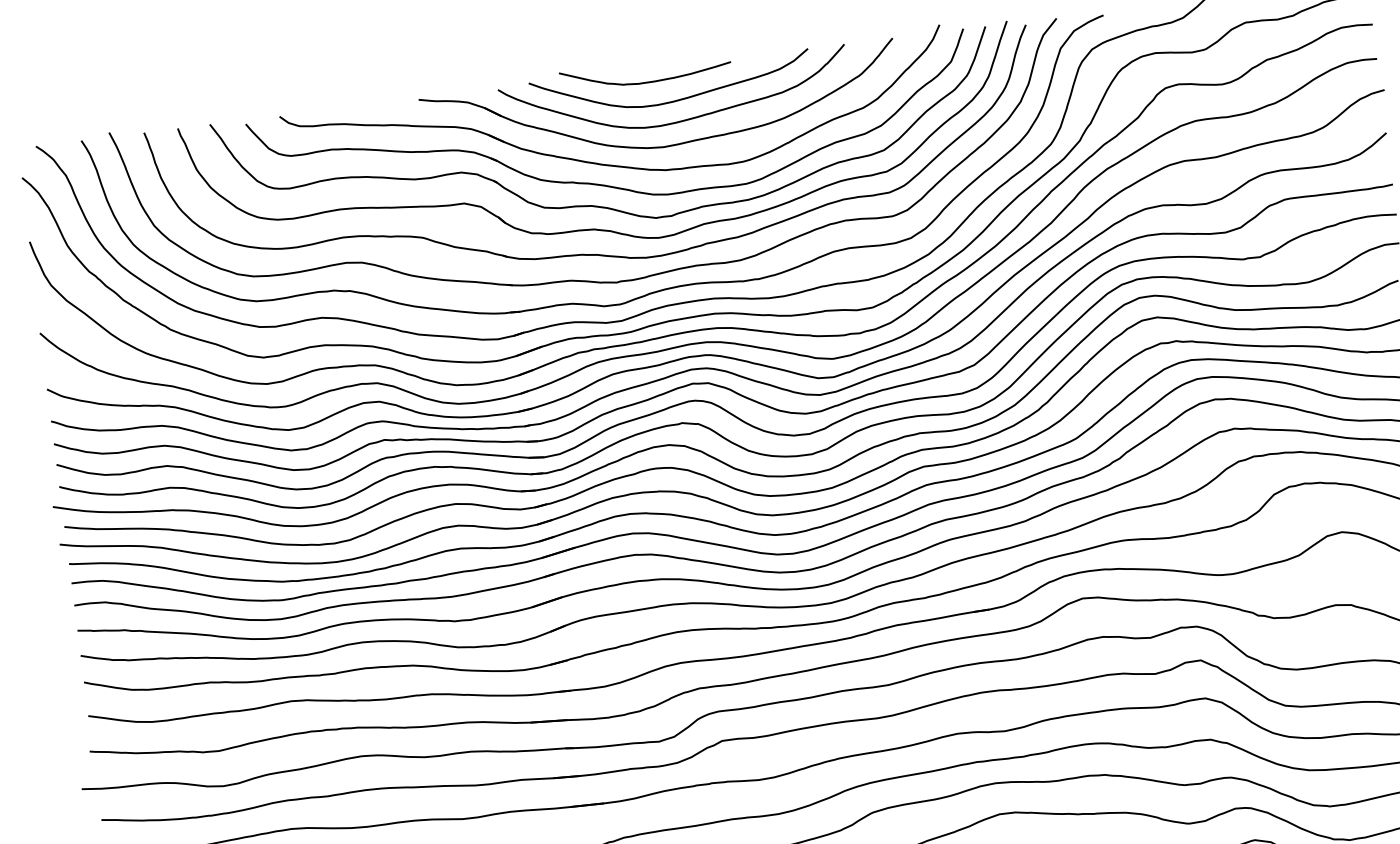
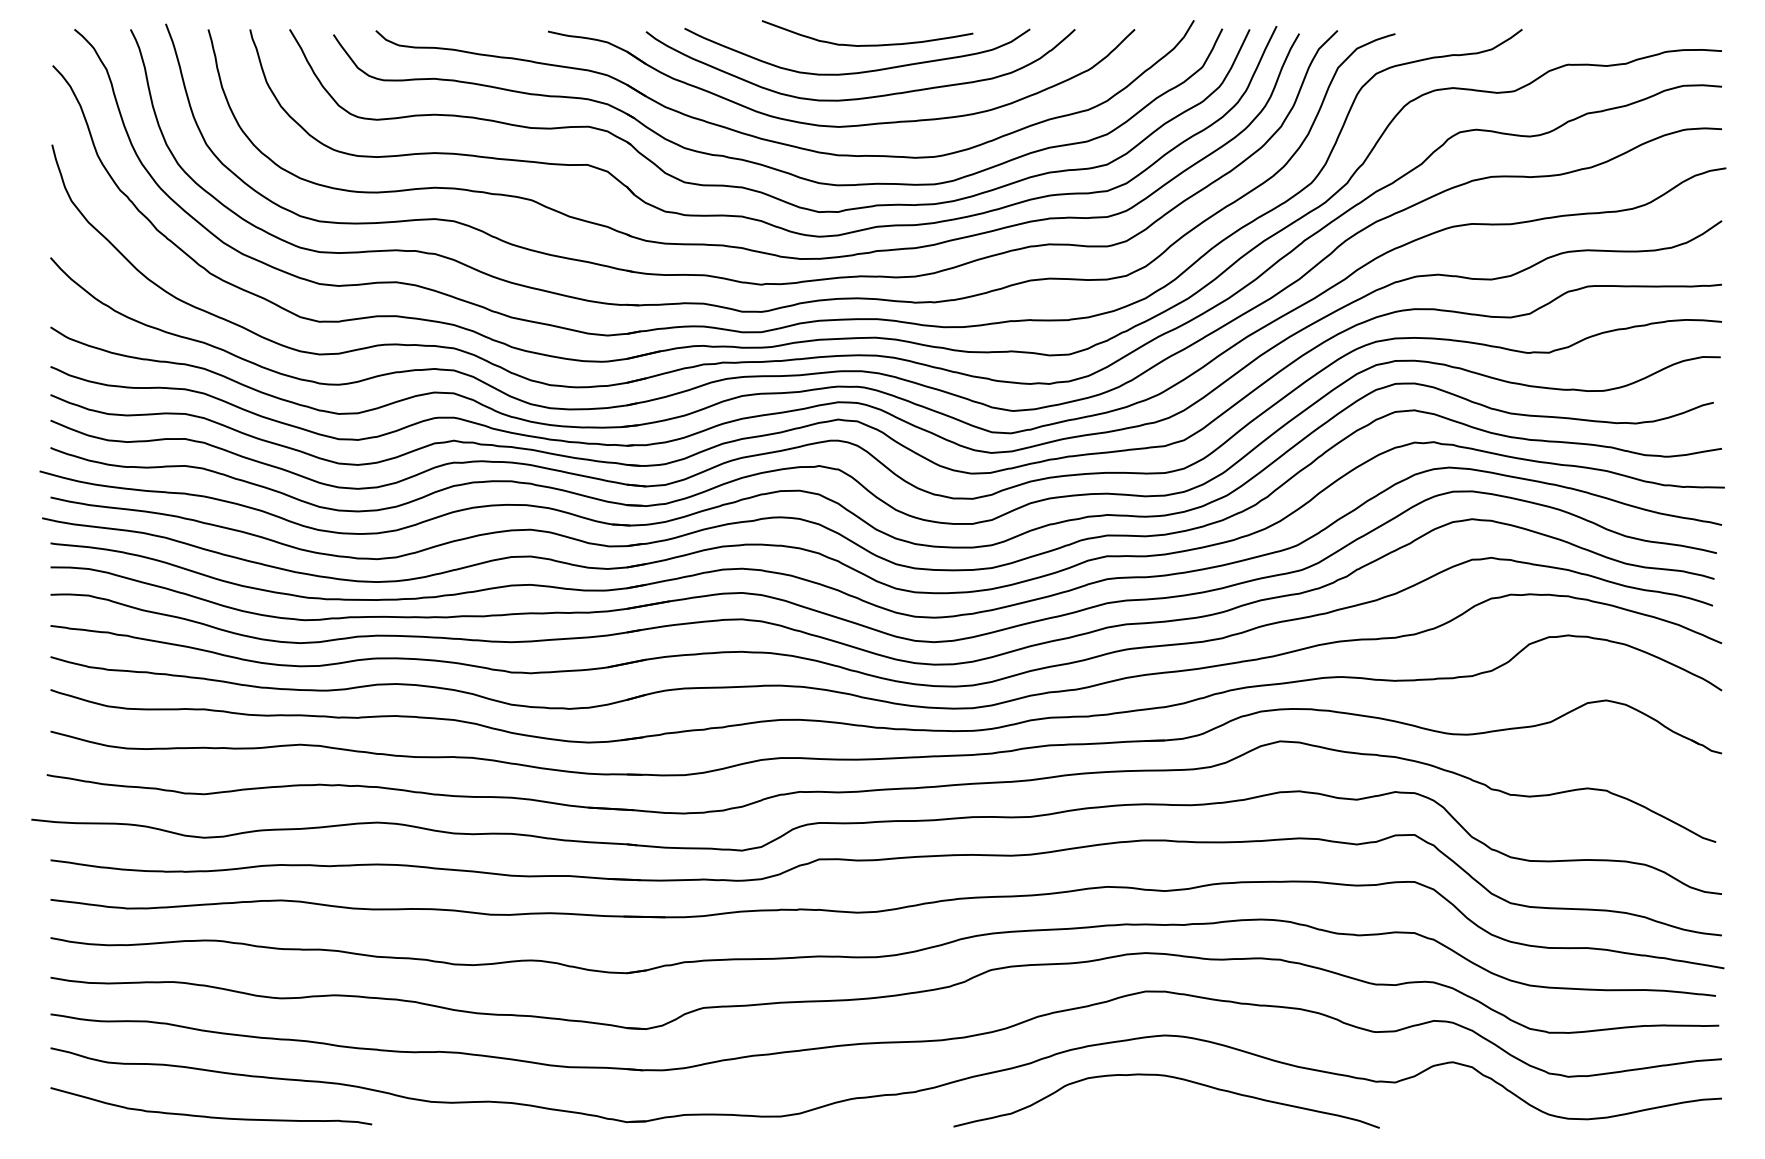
curve: (646, 81) -> (867, 44), moved

